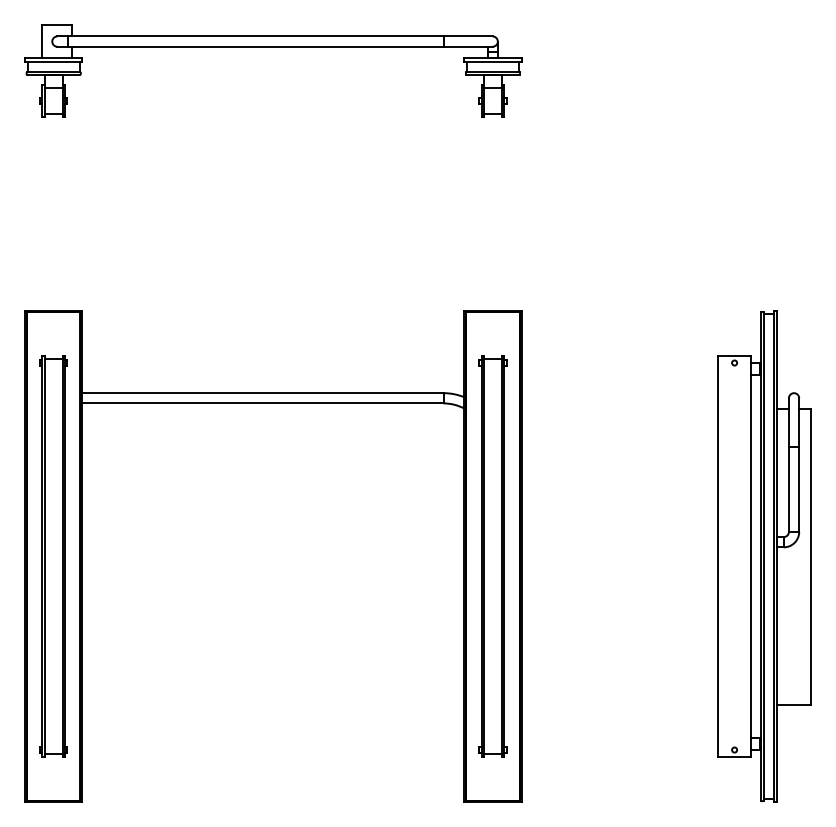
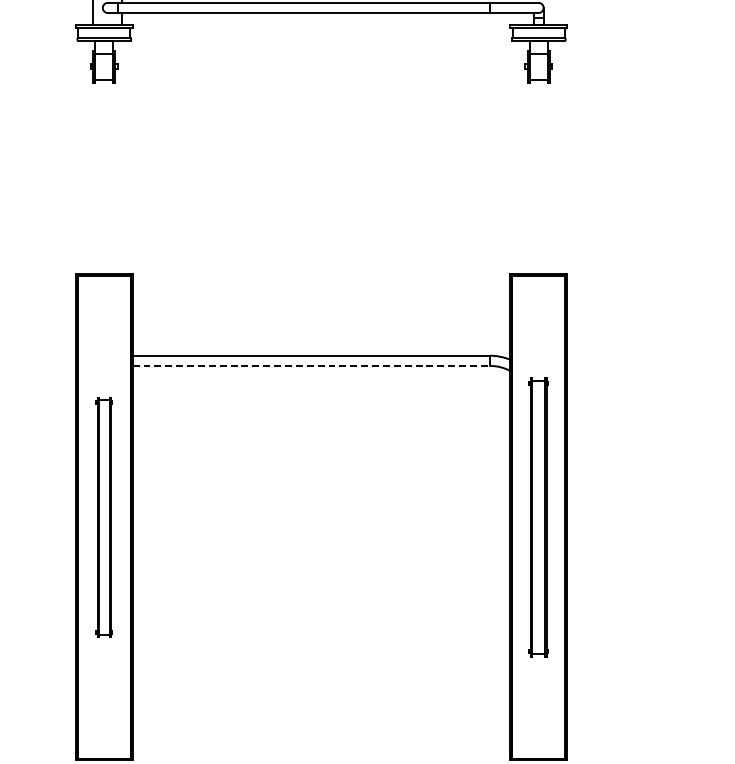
line: (263, 403) -> (311, 365), solid -> dashed
part: (53, 556) -> (104, 517), size x0.6
part: (492, 556) -> (538, 517), size x0.7

